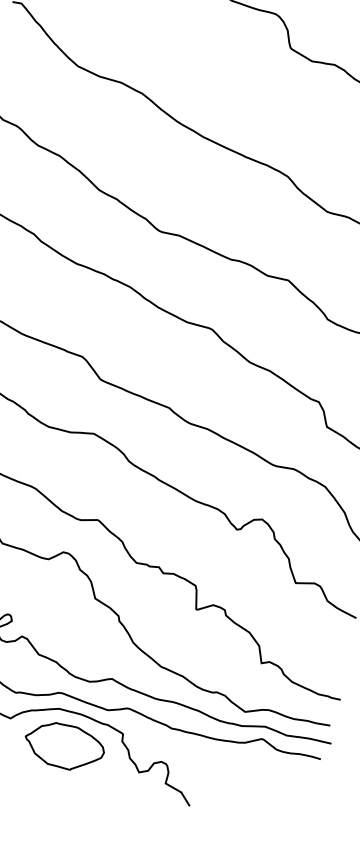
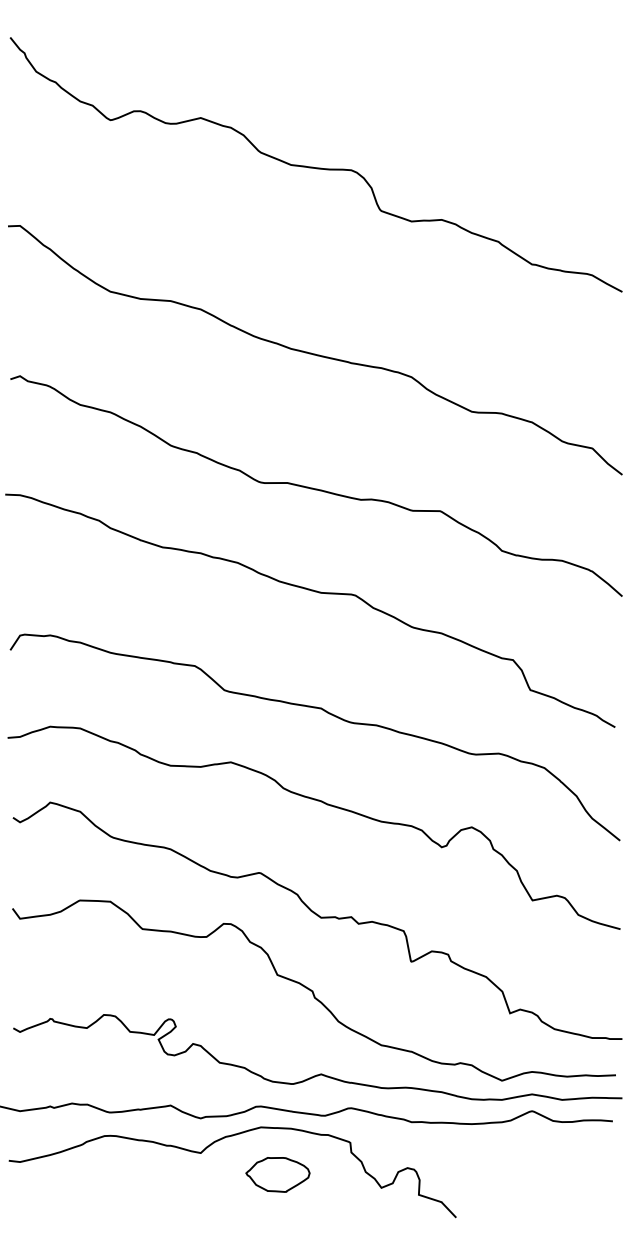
part: (64, 746) -> (277, 1174), size x0.6

